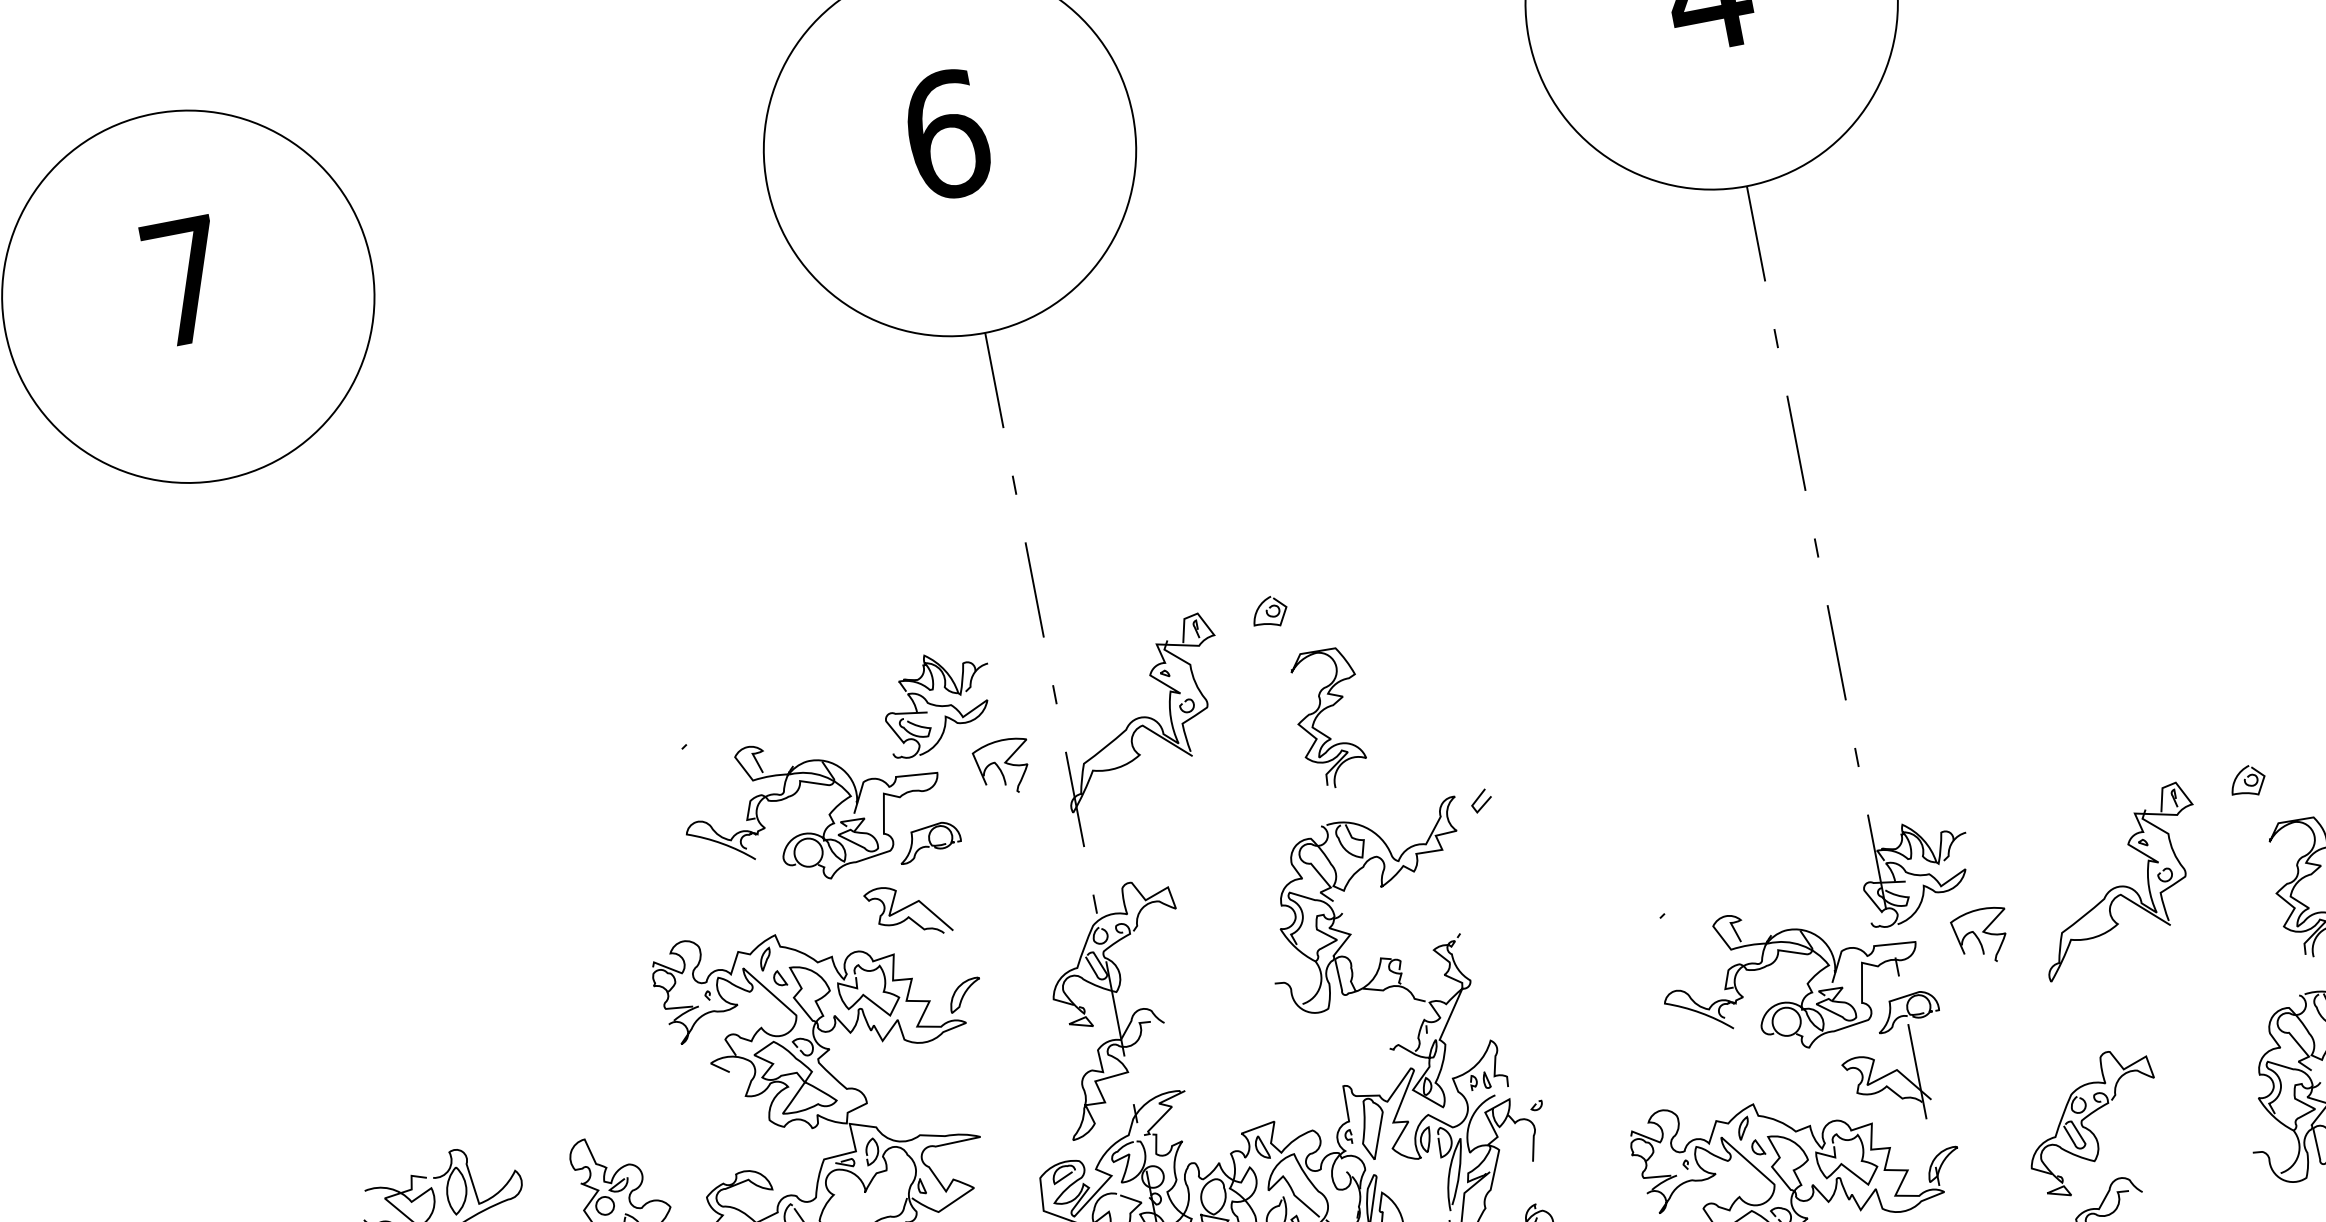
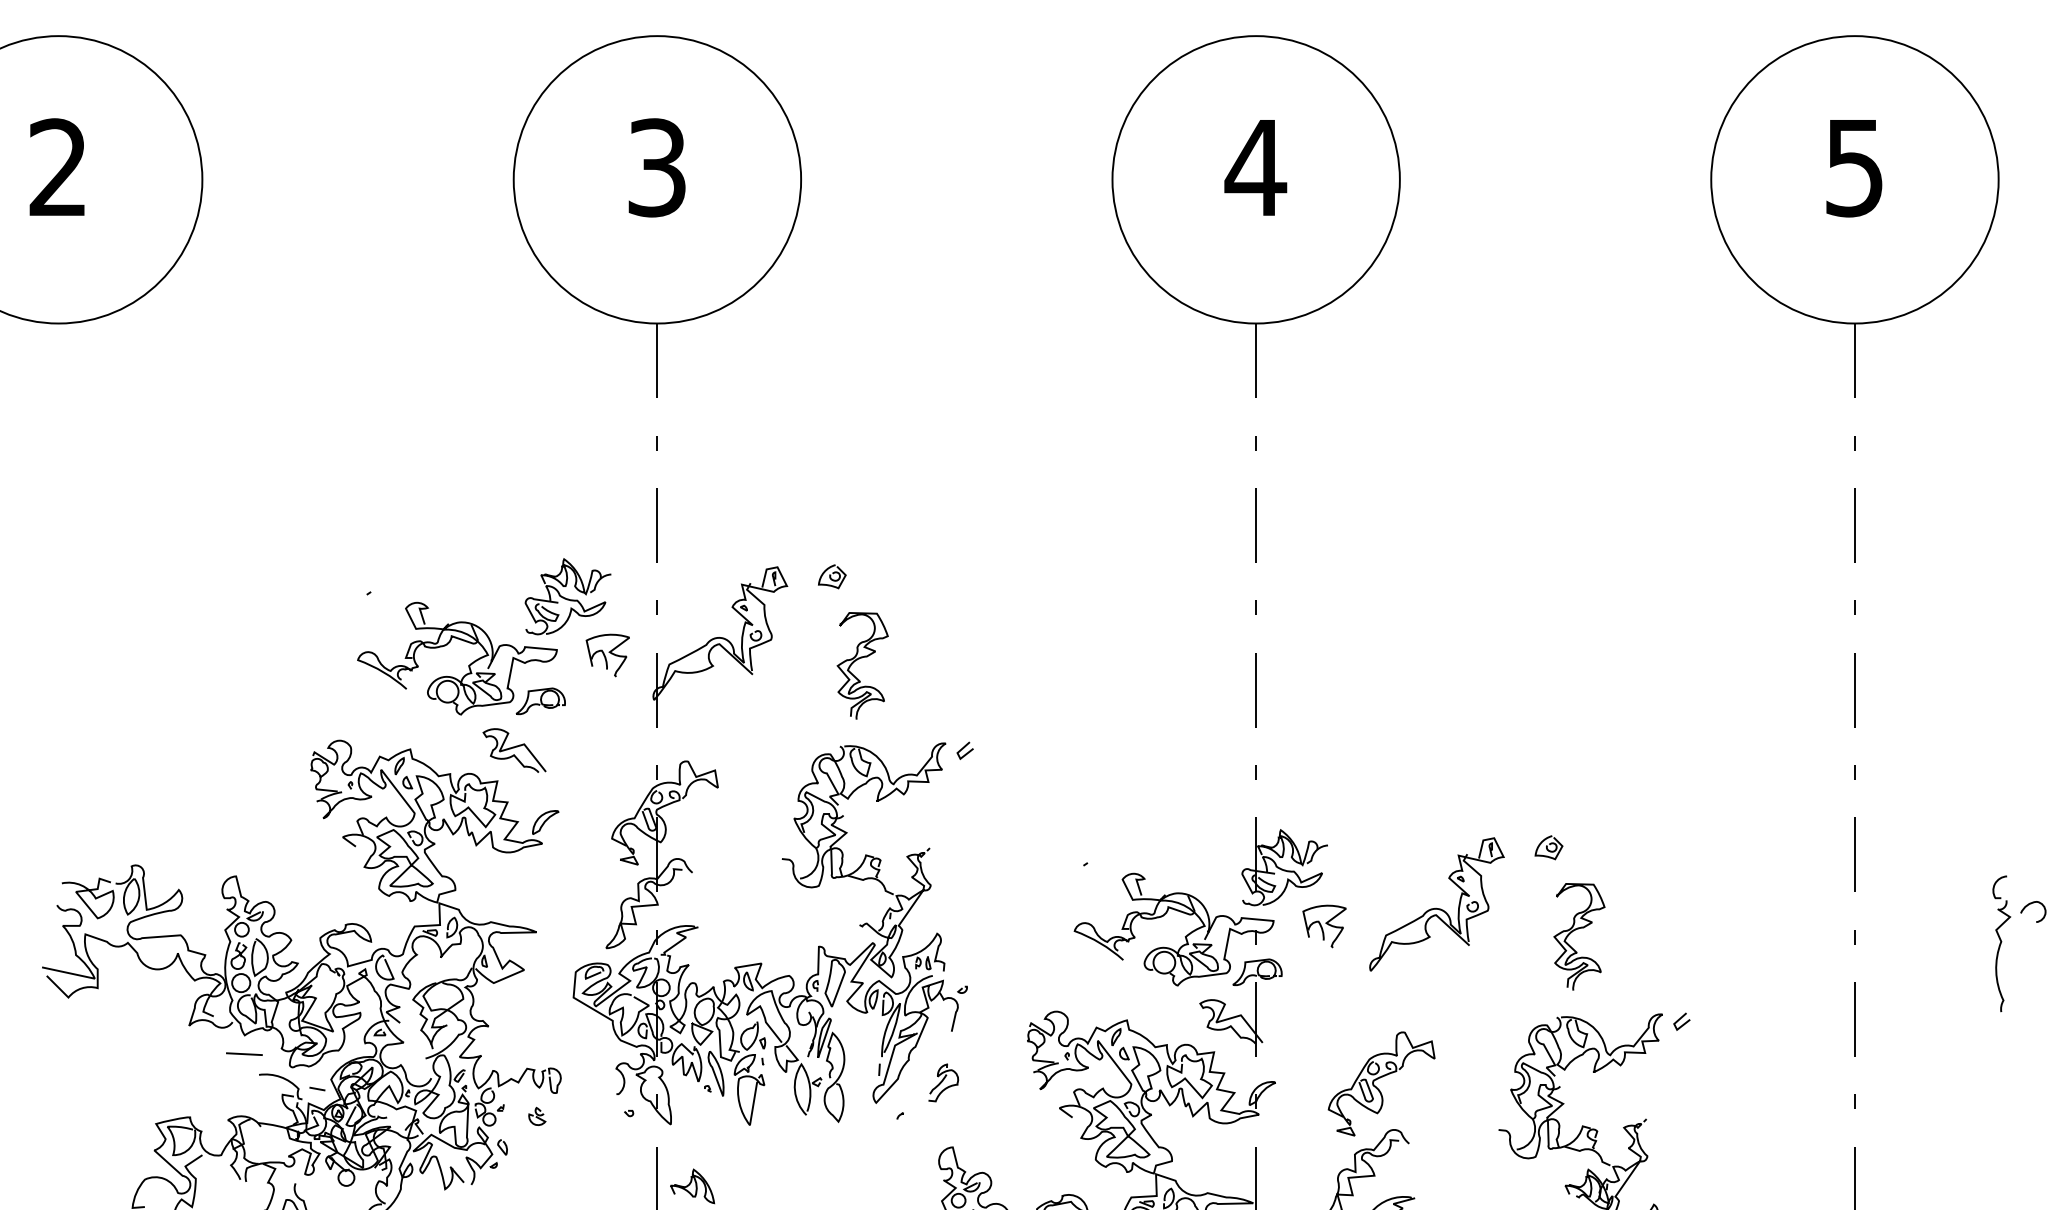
text: (947, 134) -> (657, 167), 6 -> 3
text: (183, 280) -> (57, 166), 7 -> 2

